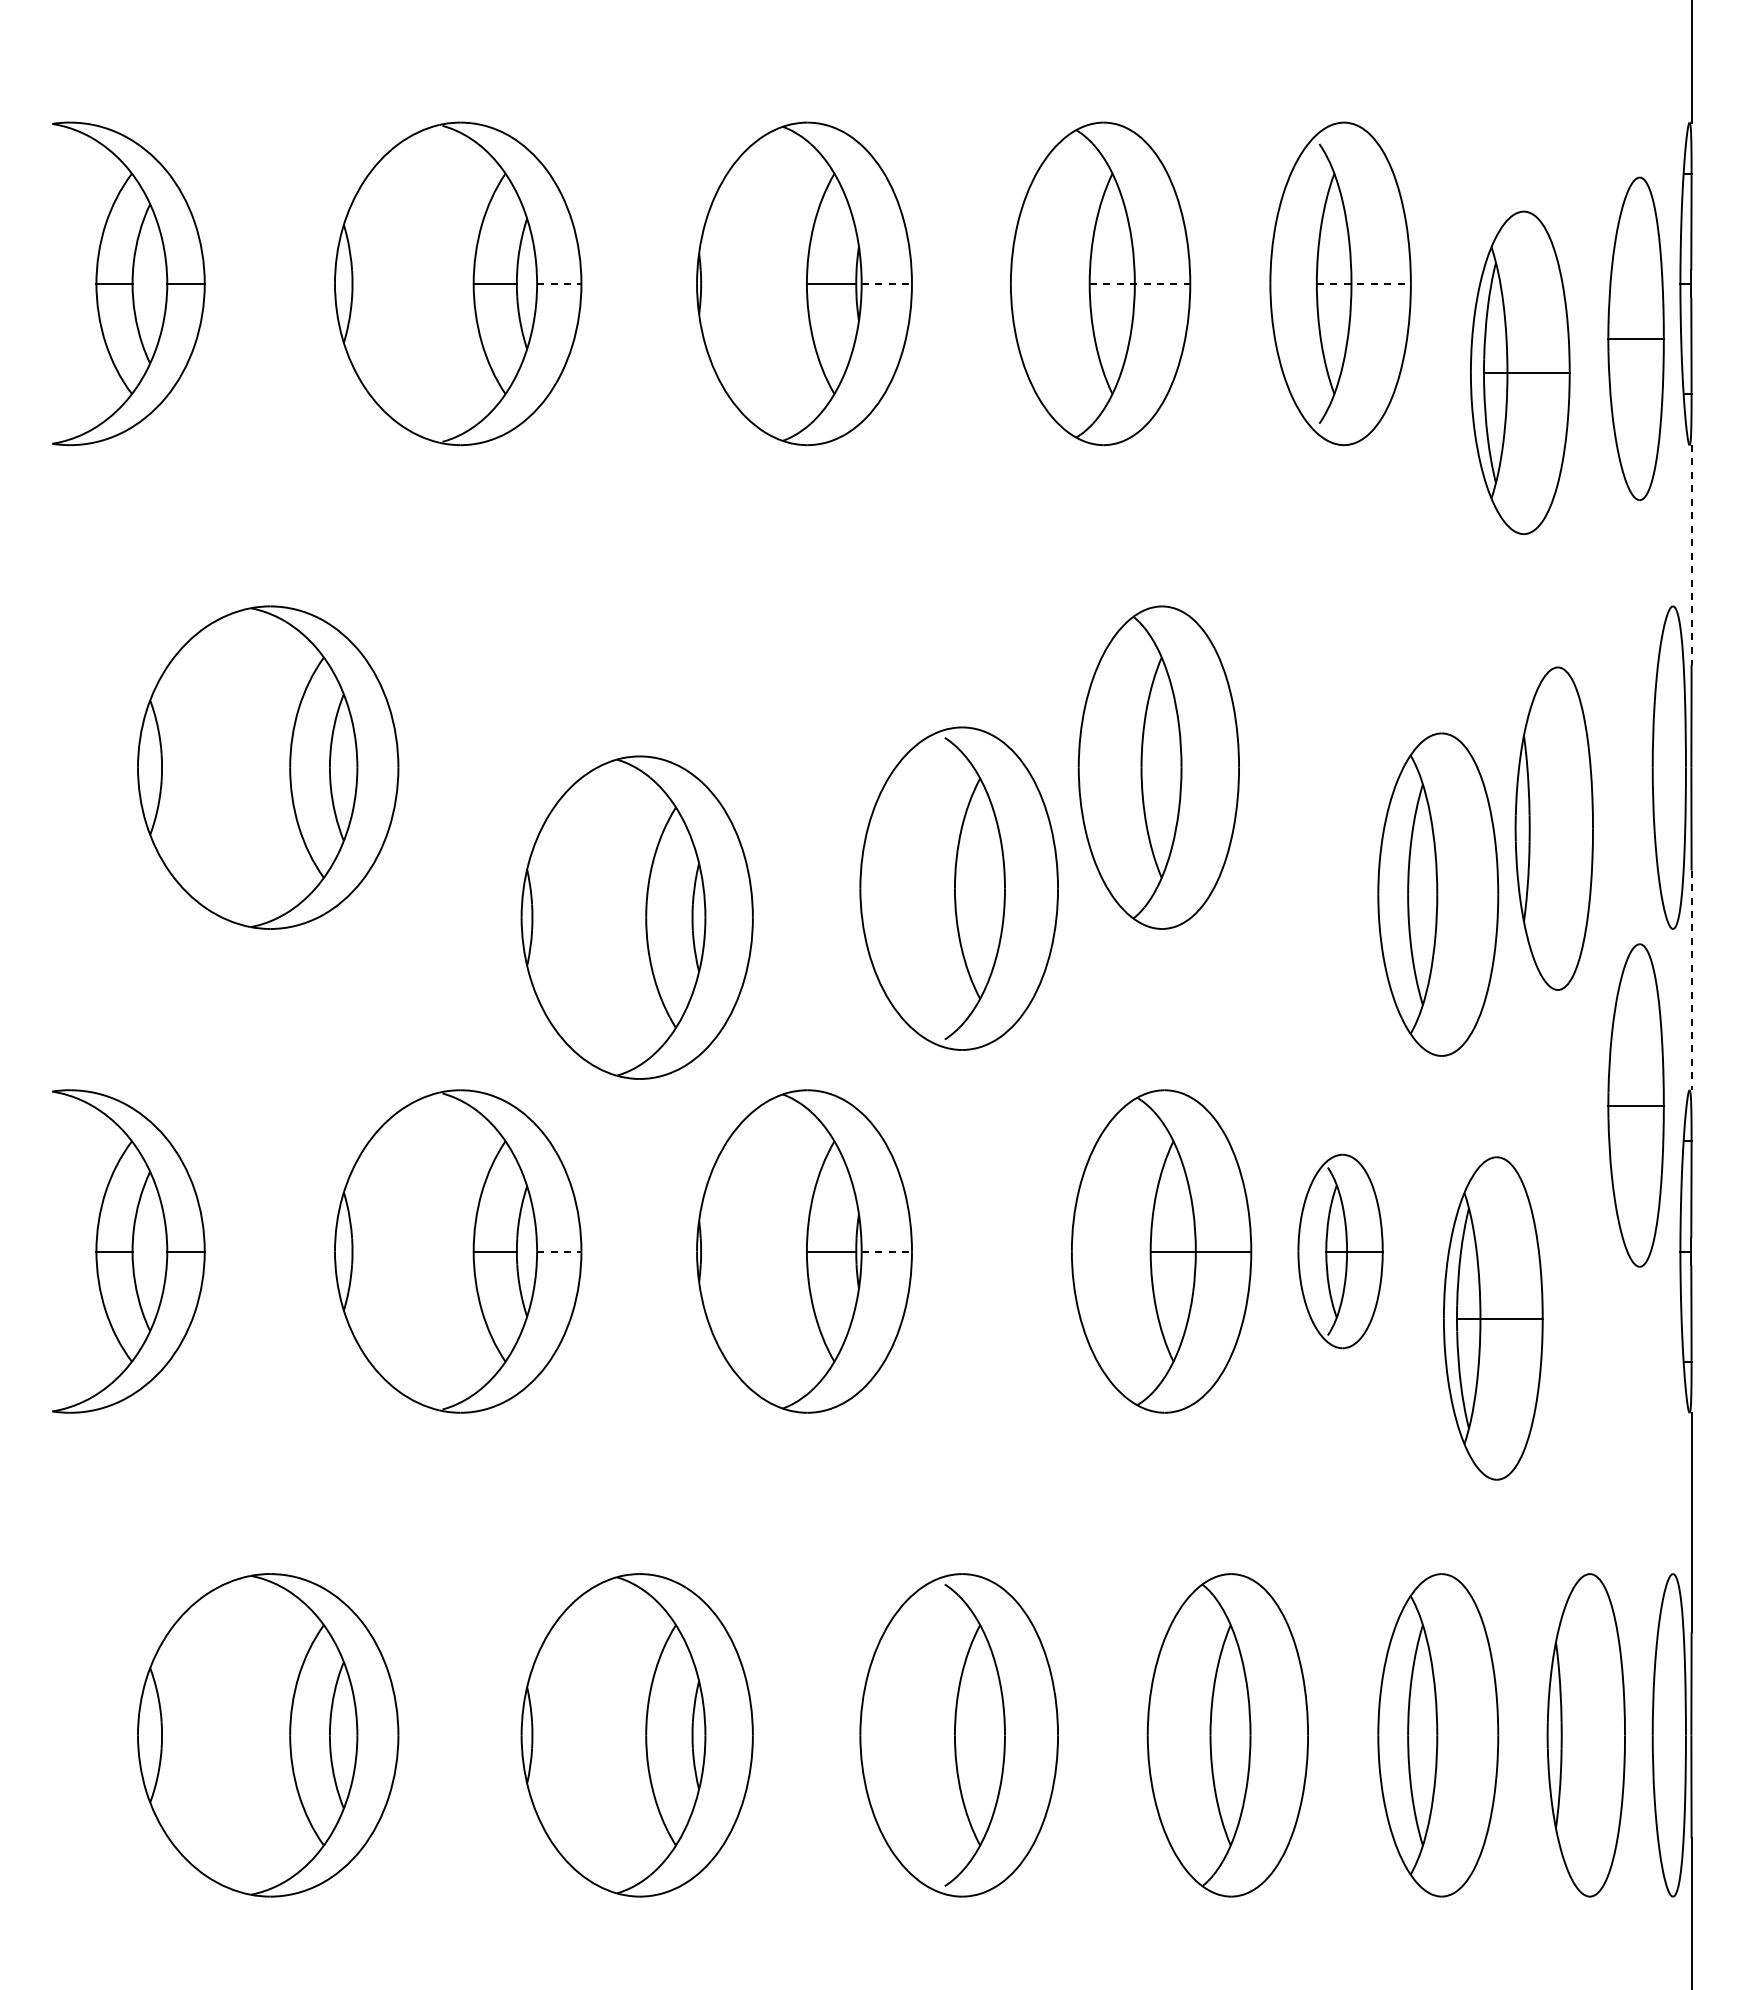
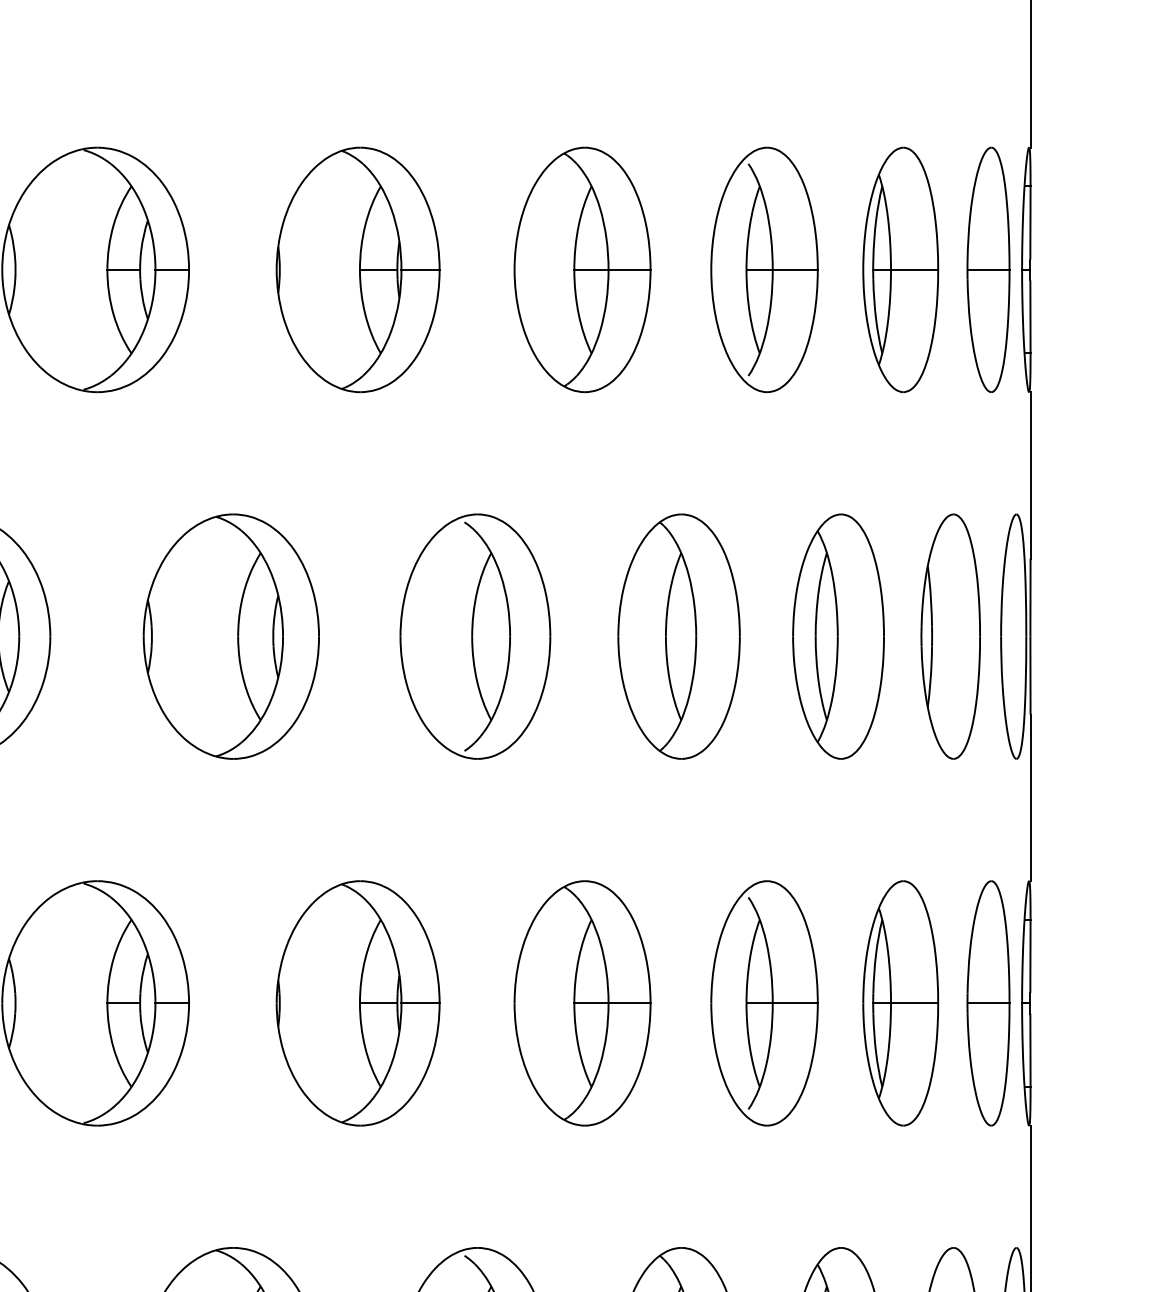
line: (559, 283) -> (172, 269), dashed -> solid
line: (887, 283) -> (421, 269), dashed -> solid
line: (1140, 283) -> (612, 269), dashed -> solid
line: (1364, 283) -> (782, 269), dashed -> solid
part: (1635, 338) -> (988, 269), moved
part: (1520, 372) -> (900, 269), moved
line: (1691, 554) -> (1030, 475), dashed -> solid
part: (1158, 767) -> (678, 636), moved
part: (1553, 828) -> (950, 636), moved
part: (958, 888) -> (474, 636), moved
part: (1438, 894) -> (838, 636), moved
part: (636, 917) -> (230, 636), moved
line: (1691, 980) -> (1030, 797), dashed -> solid
part: (1635, 1105) -> (988, 1003), moved
line: (559, 1251) -> (172, 1003), dashed -> solid
line: (887, 1251) -> (421, 1003), dashed -> solid
part: (1161, 1251) -> (582, 1003), moved
part: (1340, 1251) -> (764, 1003), size x1.67
part: (1493, 1318) -> (900, 1003), moved

